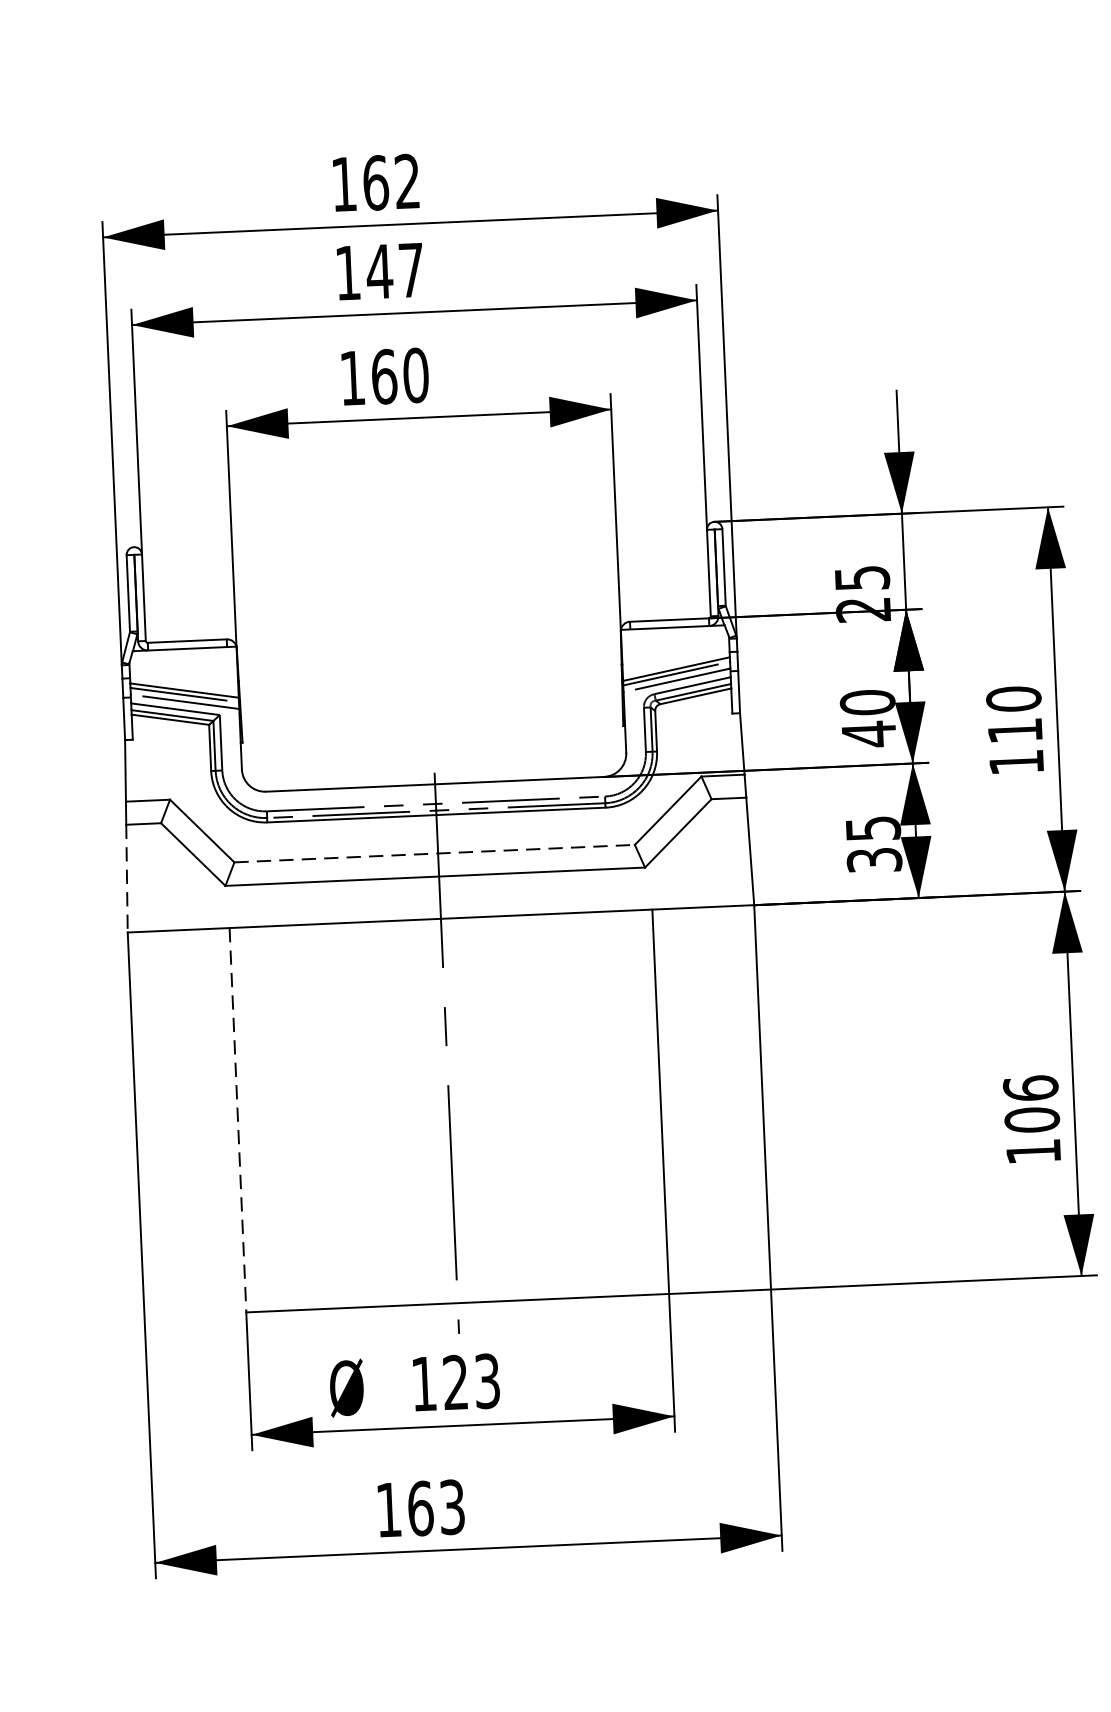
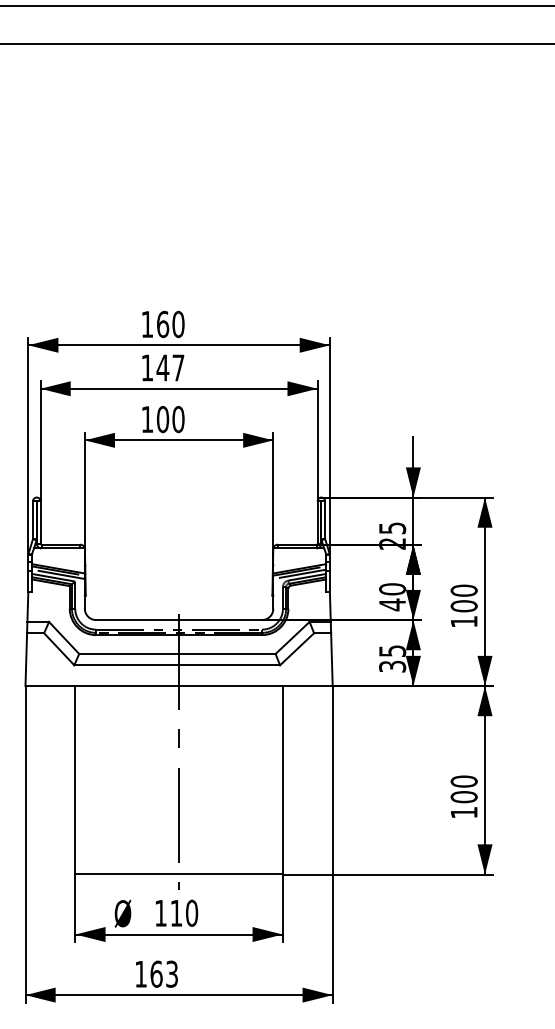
text: (407, 181) -> (178, 324), 162 -> 160
text: (383, 374) -> (162, 418), 160 -> 100
text: (1013, 731) -> (463, 606), 110 -> 100
line: (434, 852) -> (177, 653), dashed -> solid
line: (127, 880) -> (26, 660), dashed -> solid
text: (1029, 1088) -> (463, 781), 106 -> 100
line: (238, 1120) -> (75, 780), dashed -> solid
text: (472, 1380) -> (184, 912), 123 -> 110

